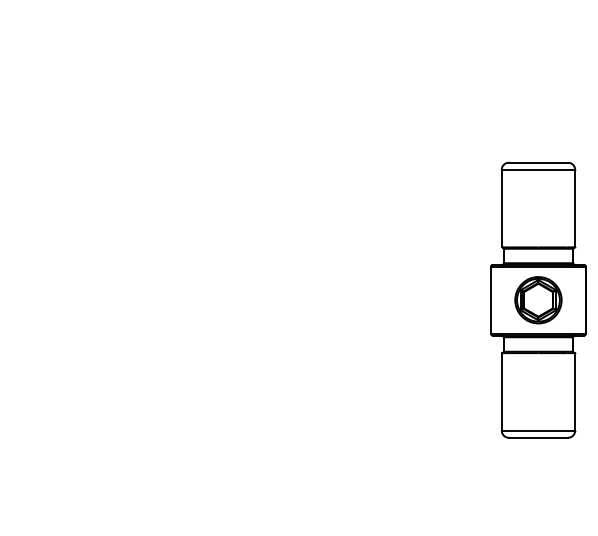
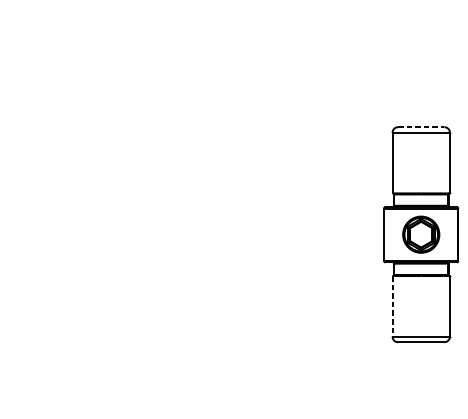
line: (538, 162) -> (421, 127), solid -> dashed
line: (501, 391) -> (392, 306), solid -> dashed

